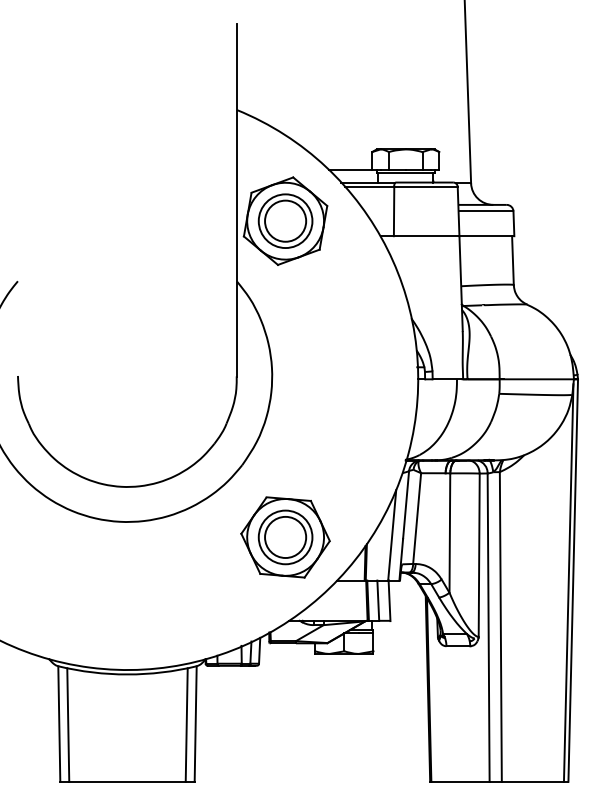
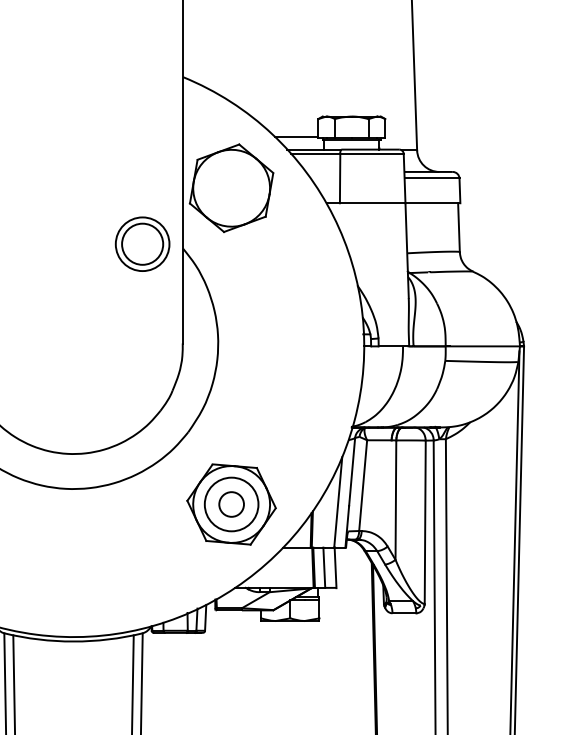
part: (285, 220) -> (142, 243), moved
circle: (285, 537) -> (231, 504), size x0.6

